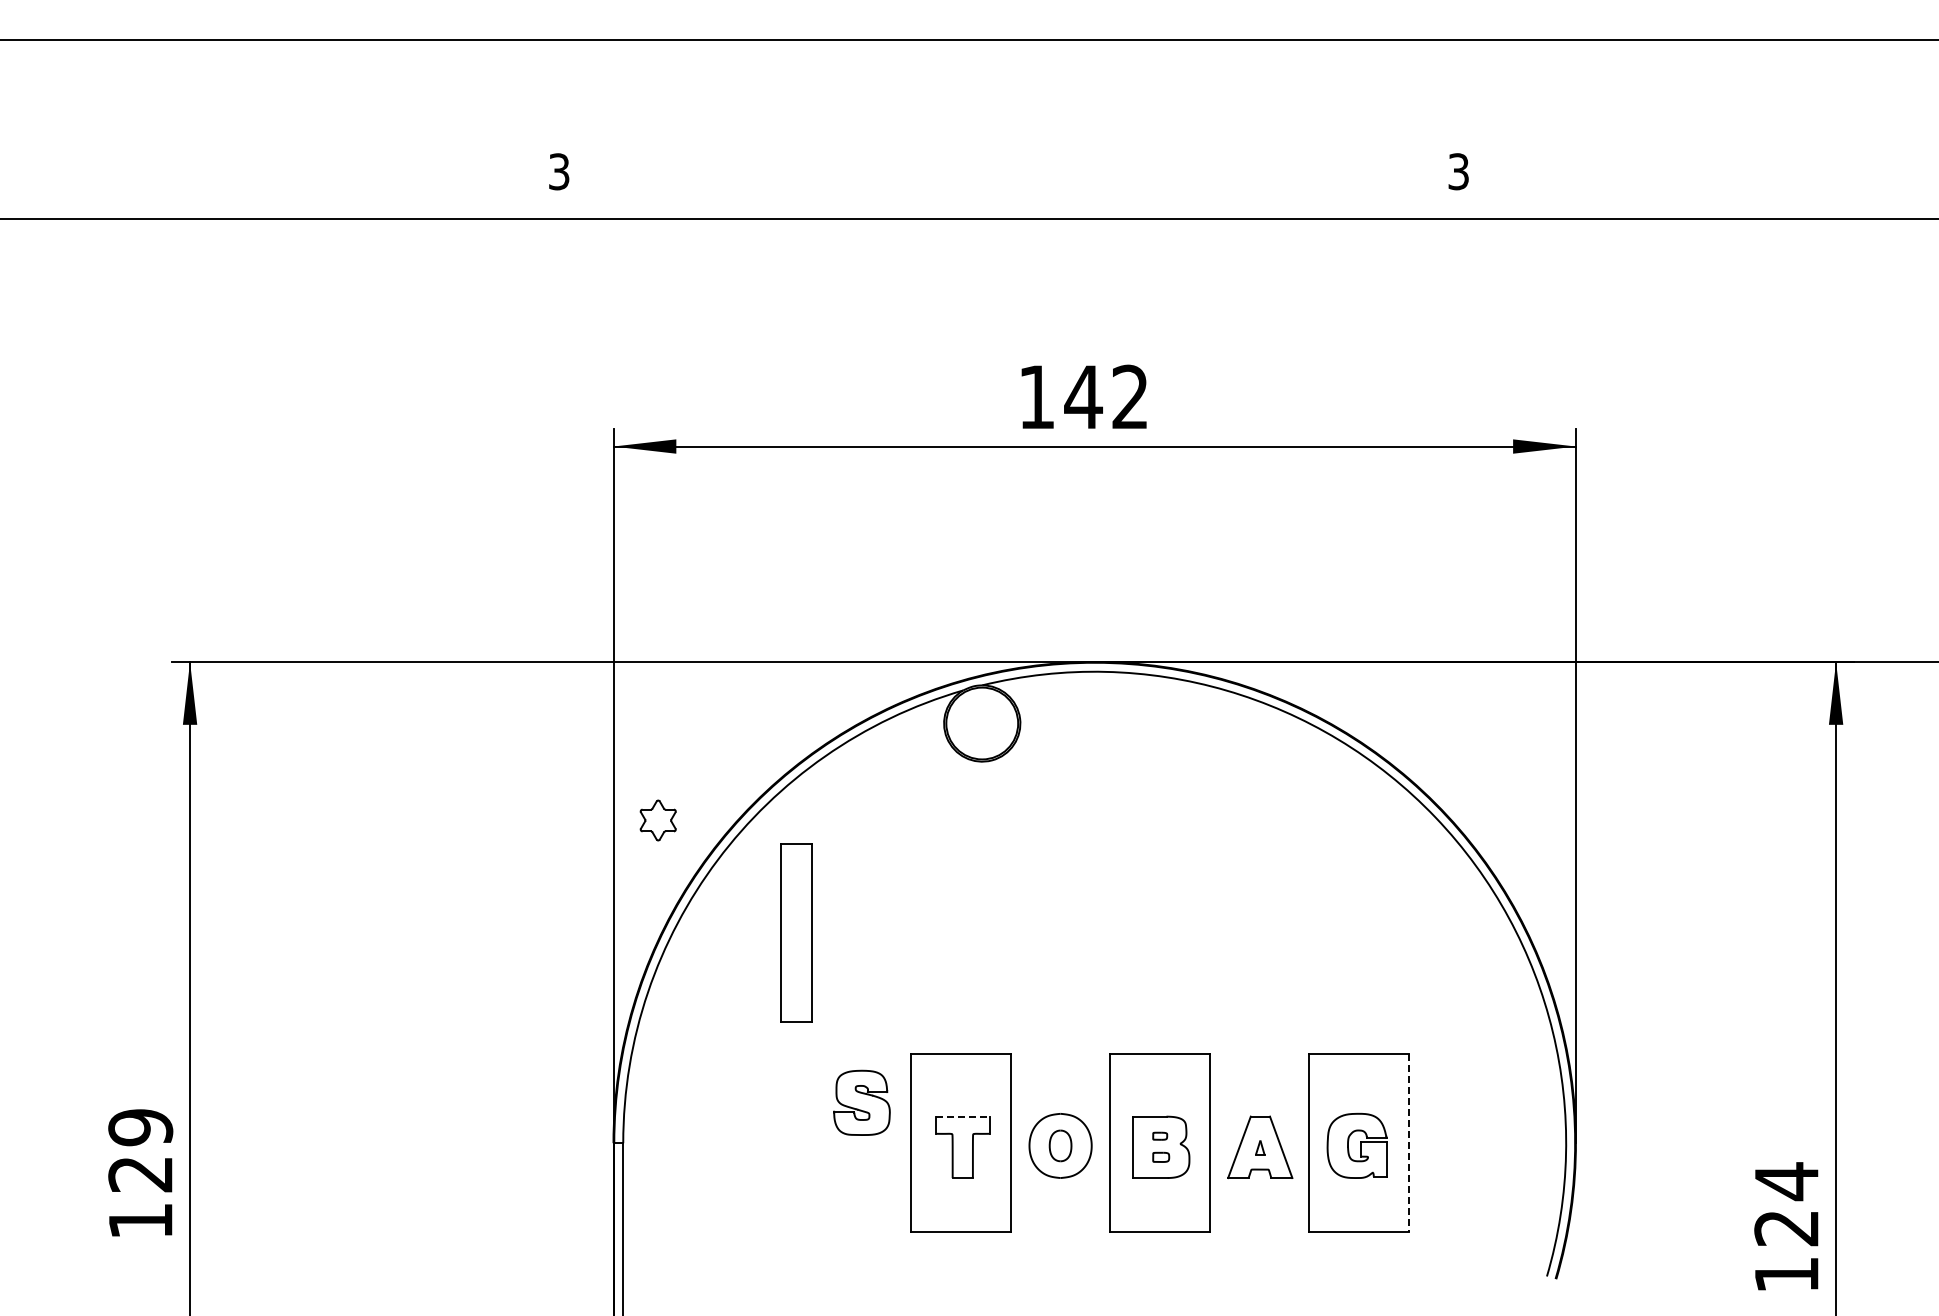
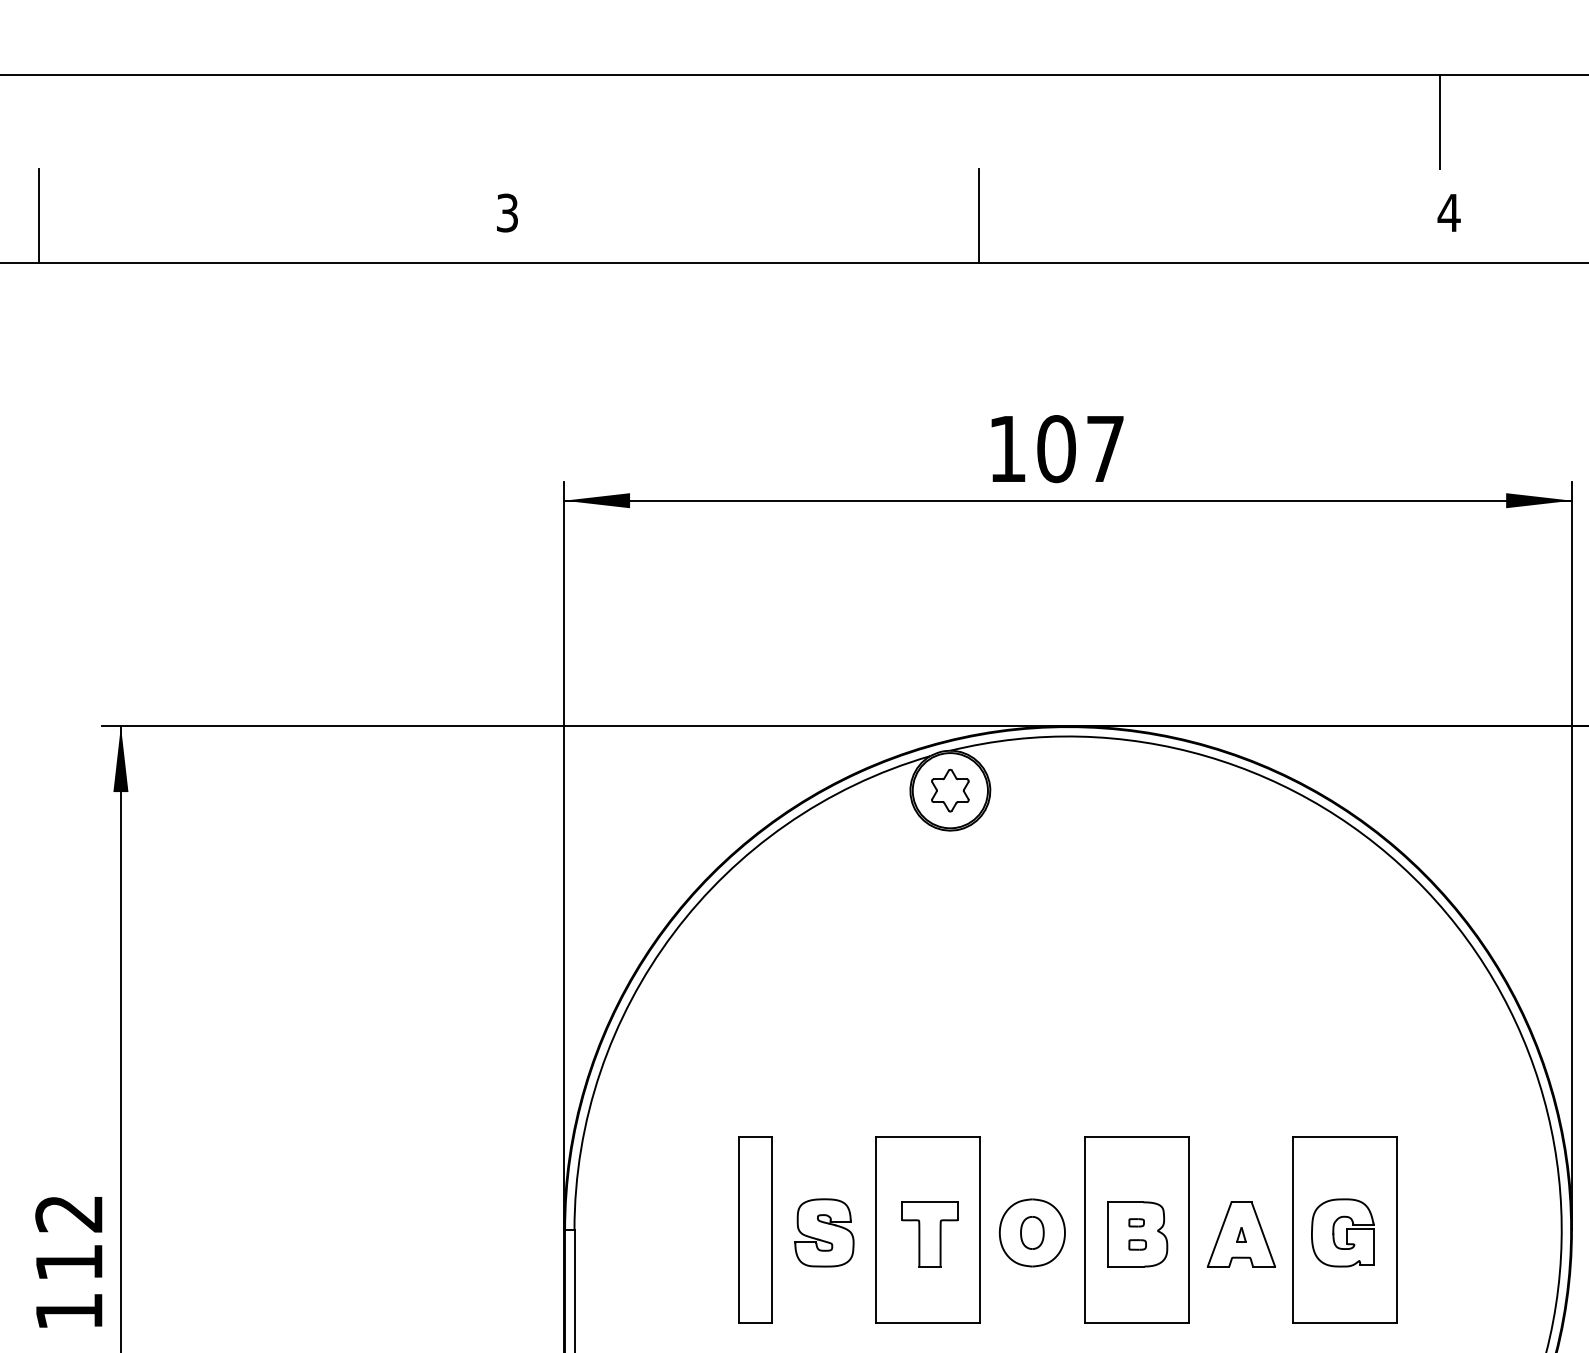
line: (1449, 84) -> (1439, 121), added
text: (1458, 171) -> (1448, 212), 3 -> 4
line: (112, 174) -> (39, 215), added
line: (1009, 174) -> (978, 215), added
text: (1105, 396) -> (1079, 448), 142 -> 107
part: (657, 820) -> (949, 790), moved
part: (796, 932) -> (755, 1229), moved
part: (861, 1102) -> (823, 1232), moved
line: (962, 1116) -> (929, 1202), dashed -> solid
line: (1408, 1143) -> (1396, 1230), dashed -> solid
text: (140, 1150) -> (69, 1237), 129 -> 112

